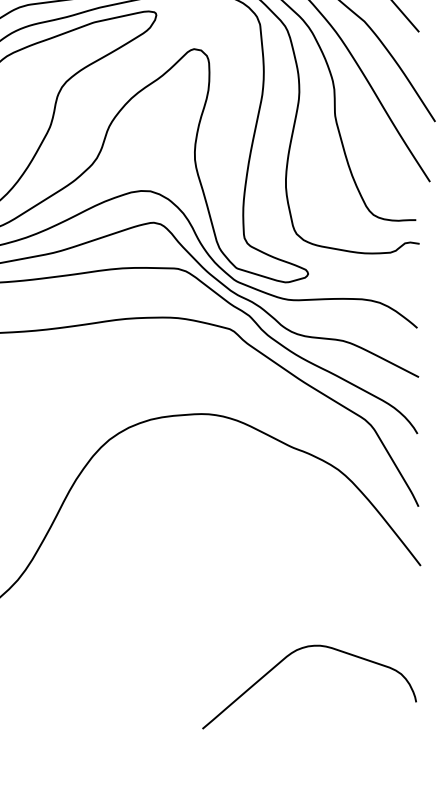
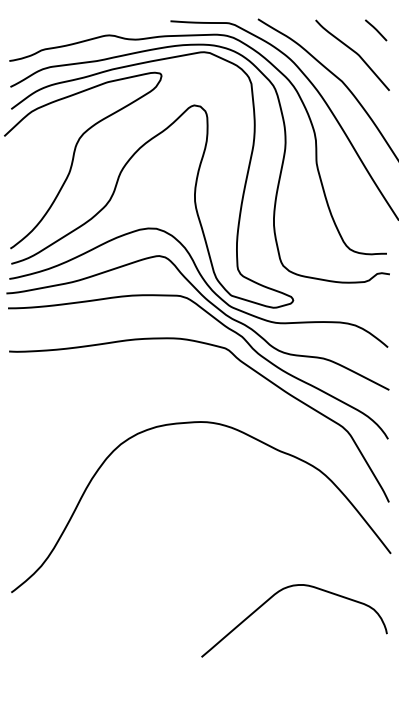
curve: (287, 657) -> (275, 595), moved

